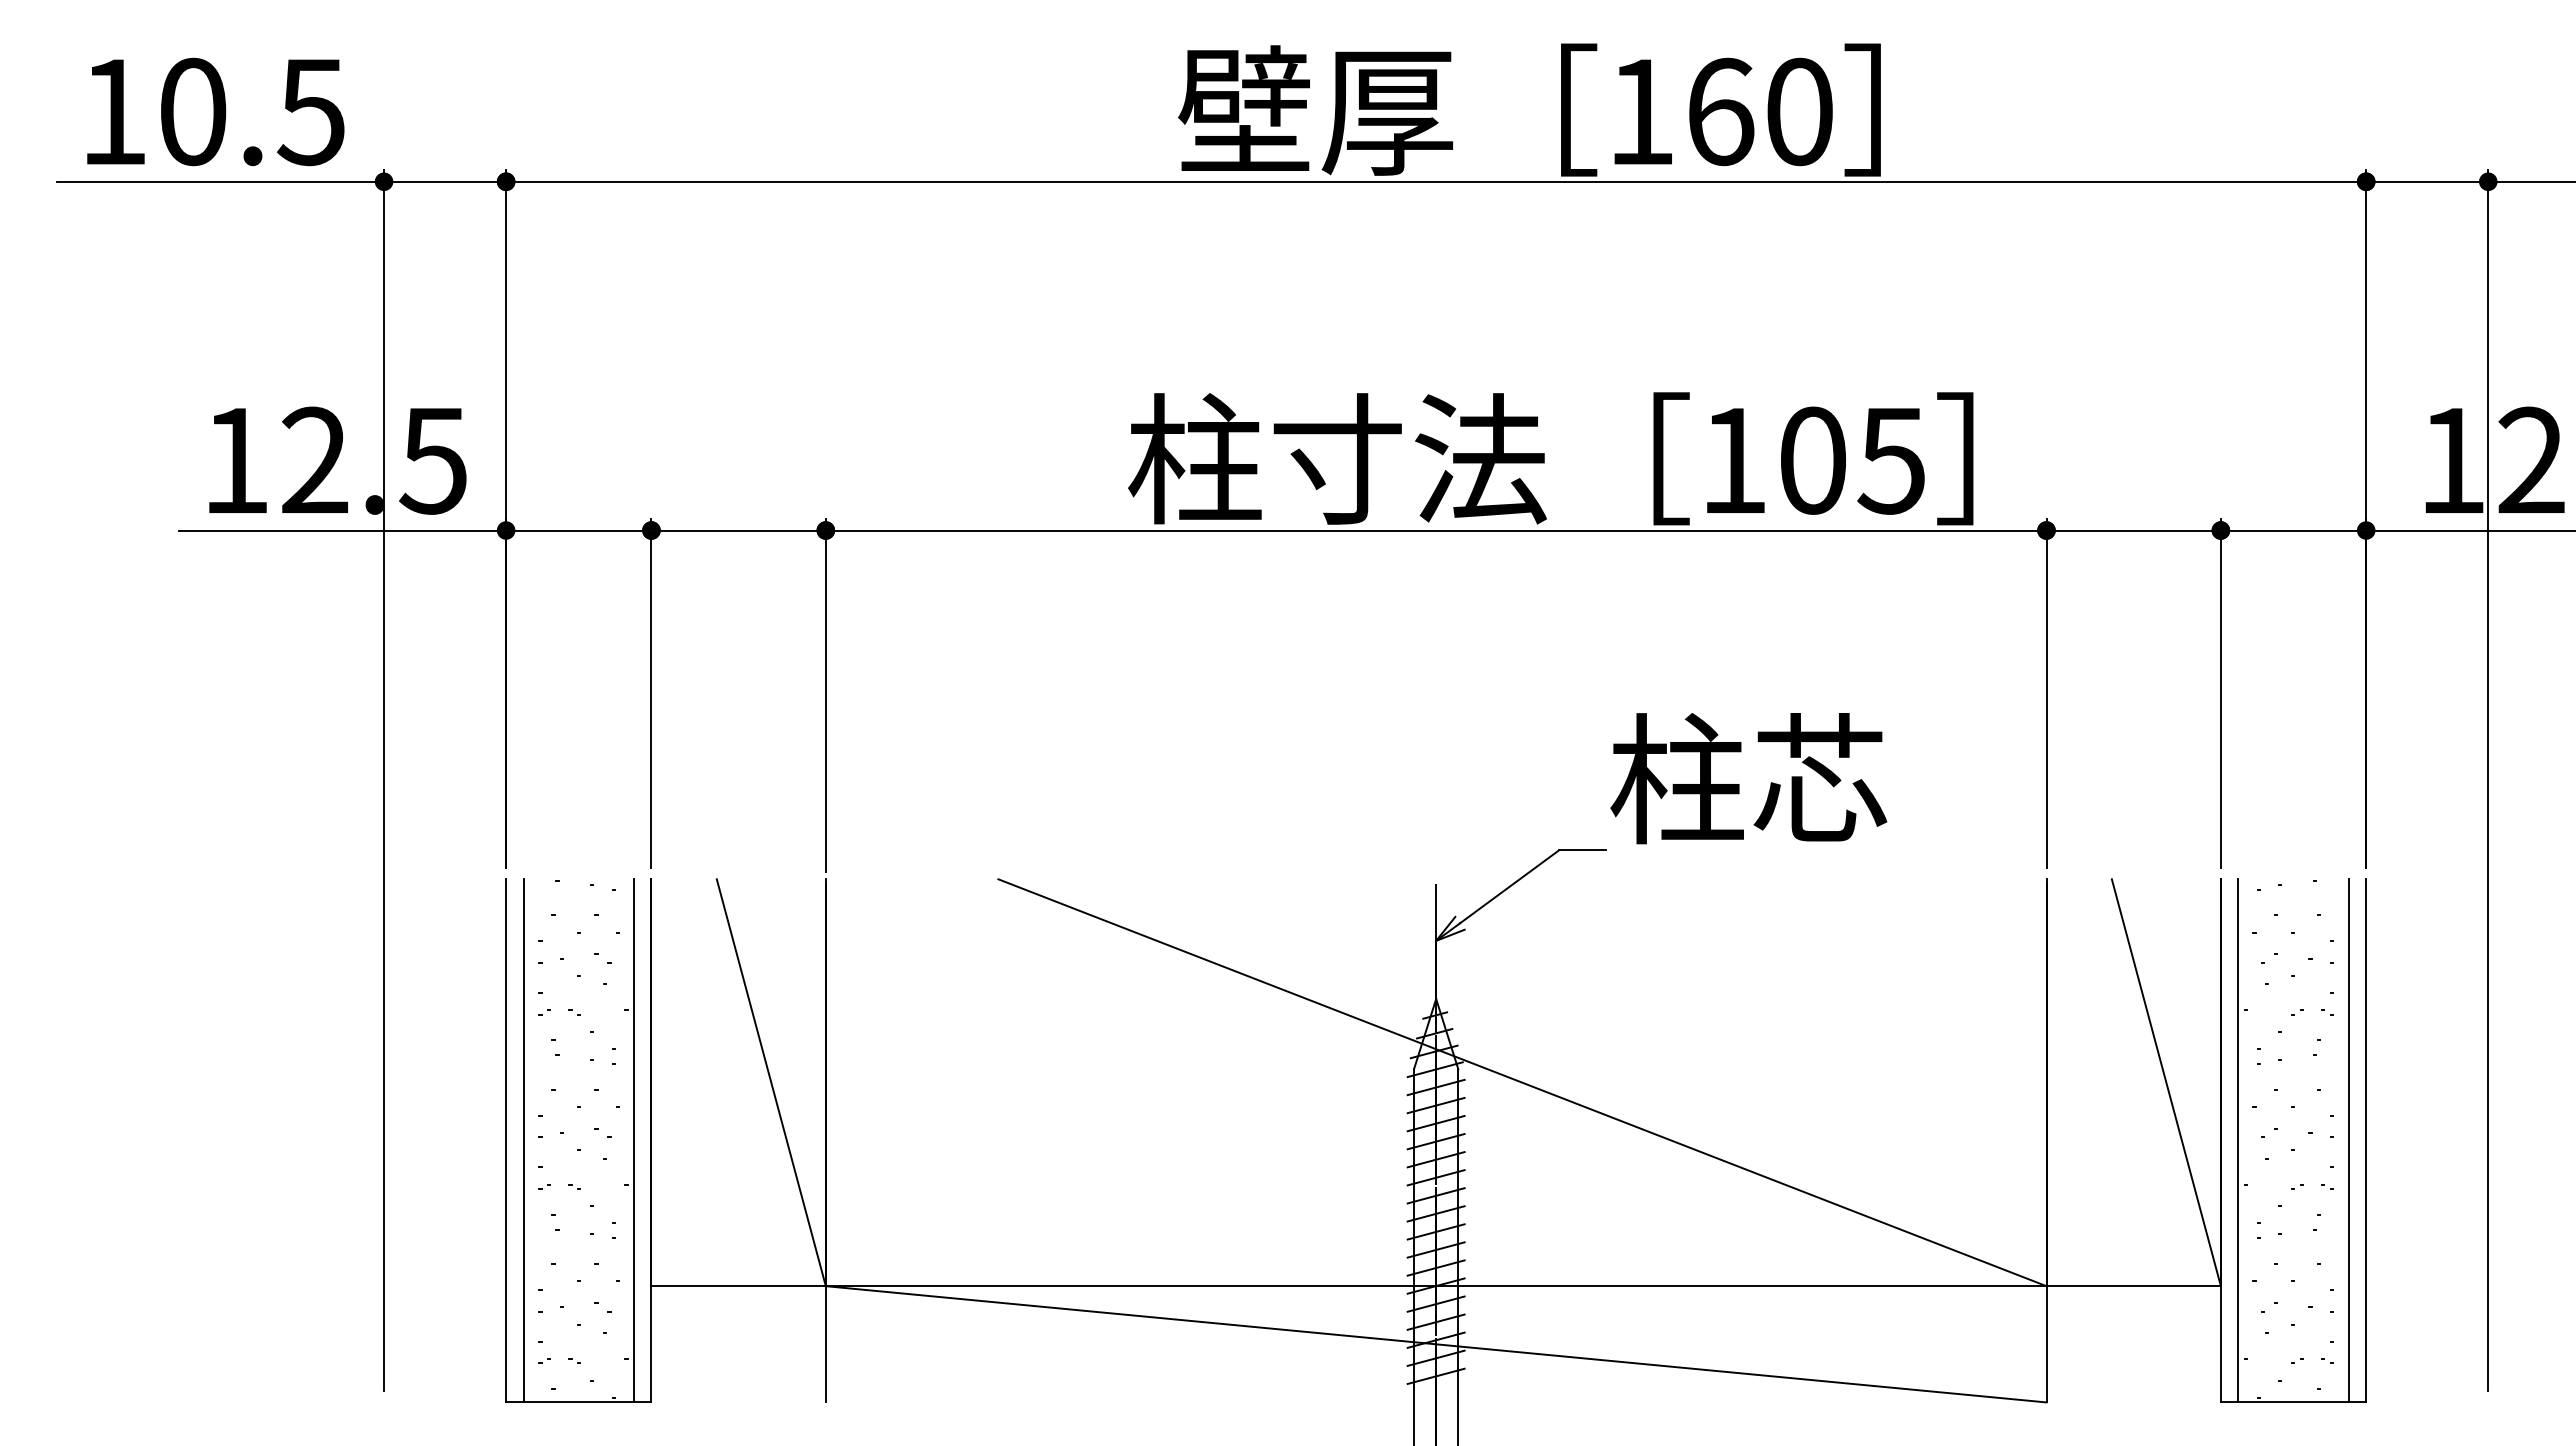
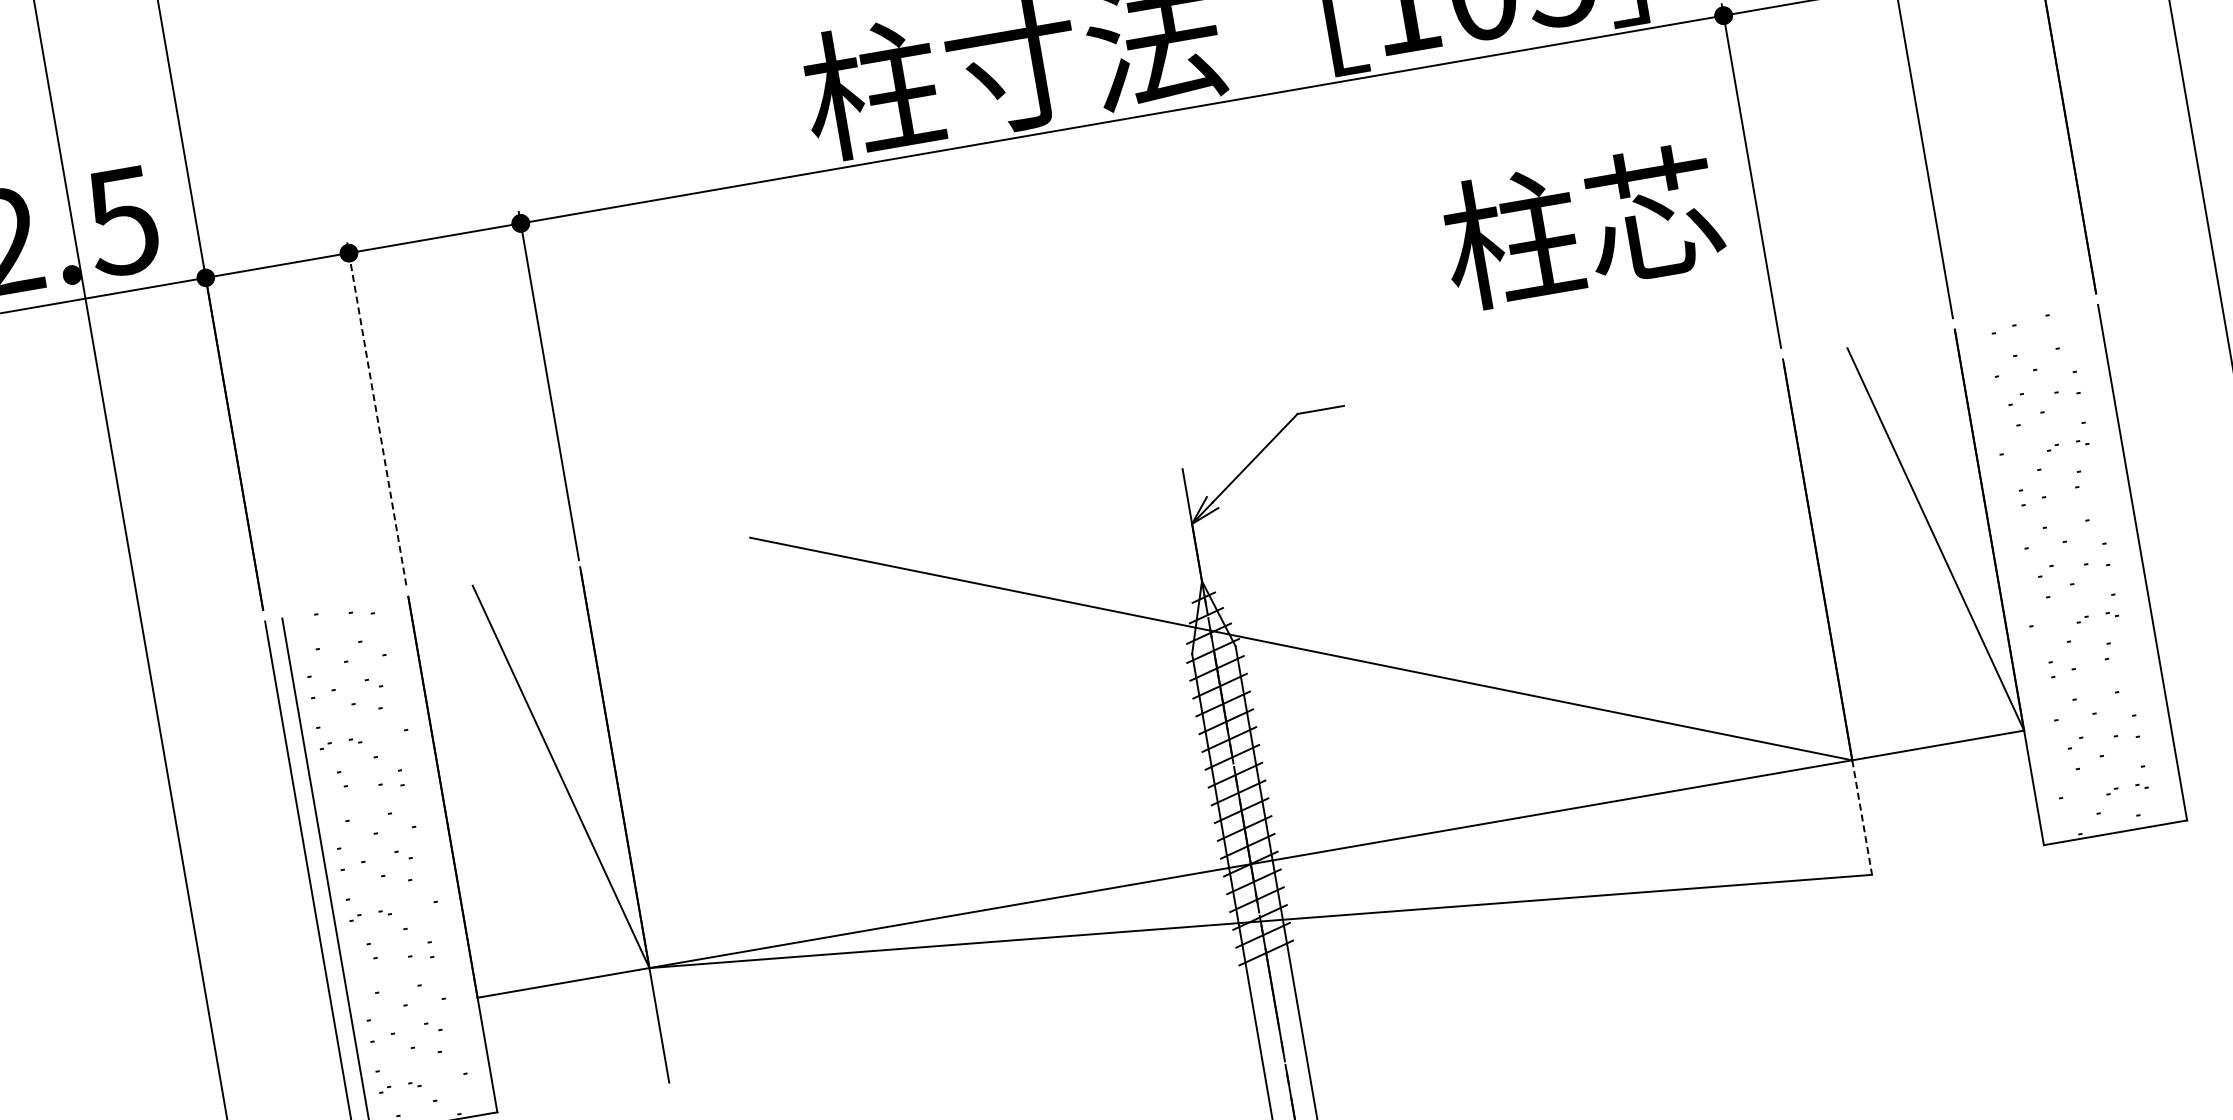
line: (651, 692) -> (376, 412), solid -> dashed
text: (1748, 778) -> (1582, 226), moved
line: (634, 1140) -> (436, 857), removed
line: (2238, 1140) -> (2016, 584), removed
line: (2348, 1140) -> (2125, 565), removed
line: (2046, 1344) -> (1862, 817), solid -> dashed

